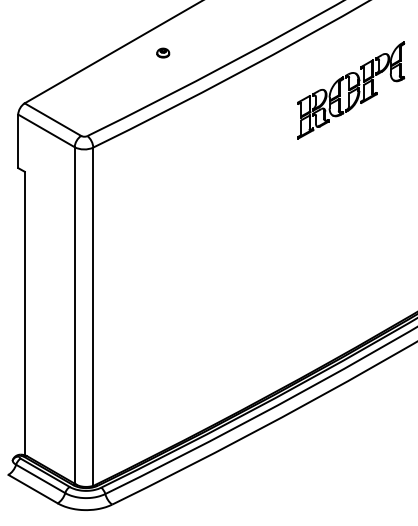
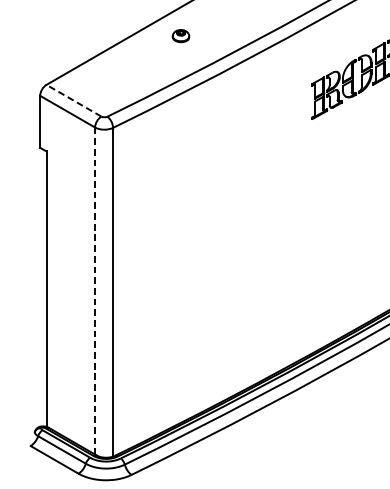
part: (163, 52) -> (181, 35), size x1.4
line: (52, 119) -> (73, 100), solid -> dashed
line: (74, 315) -> (94, 291), solid -> dashed

